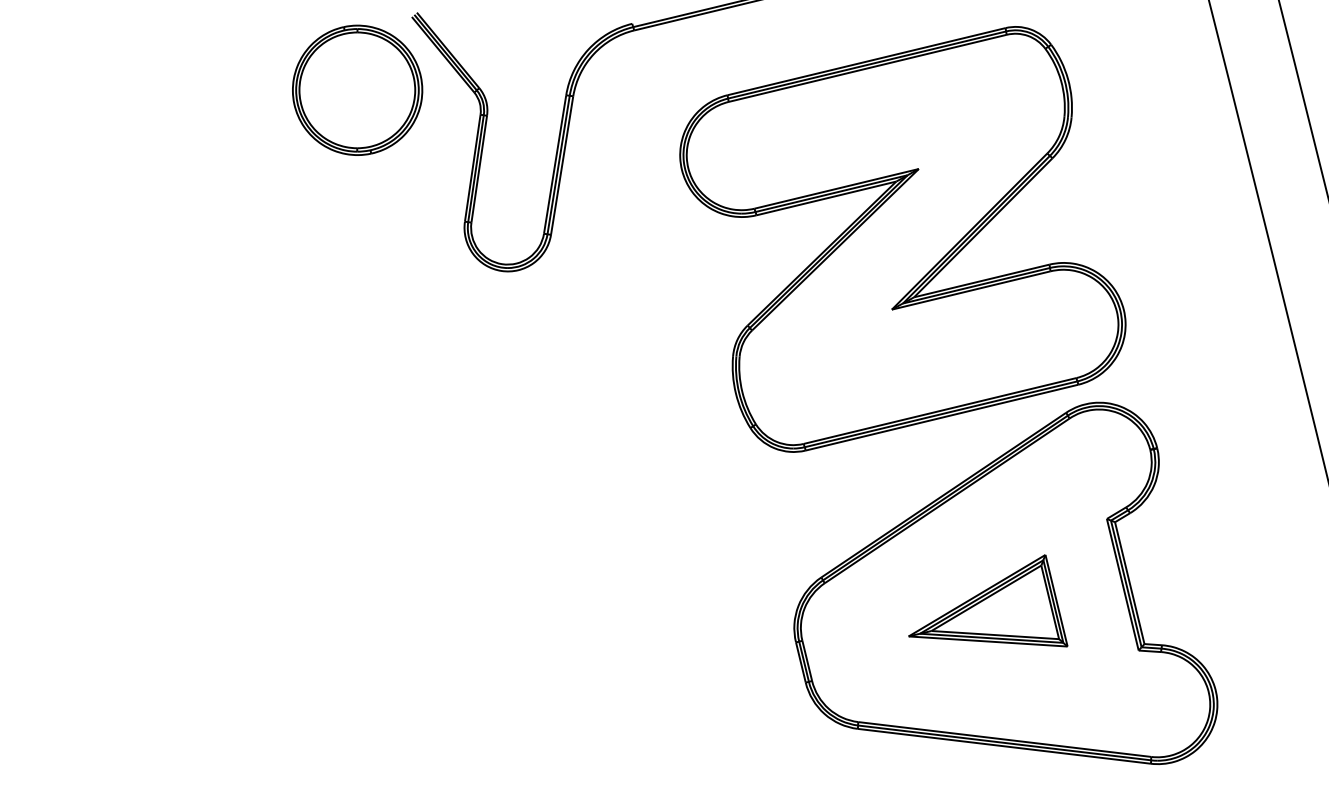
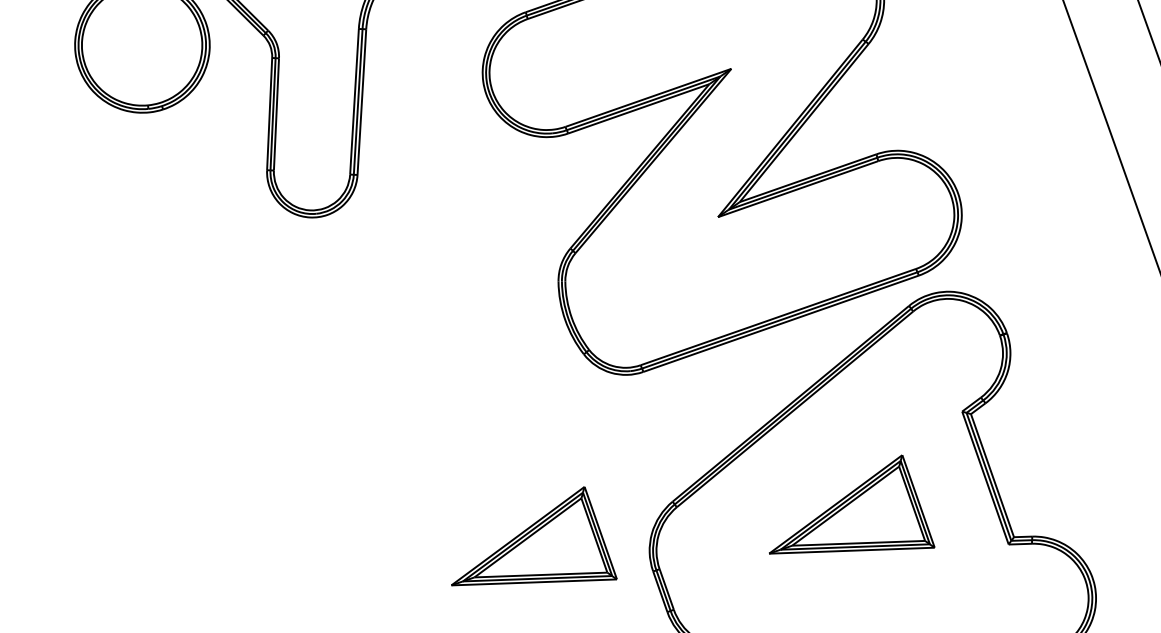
part: (681, 600) -> (530, 539), added

